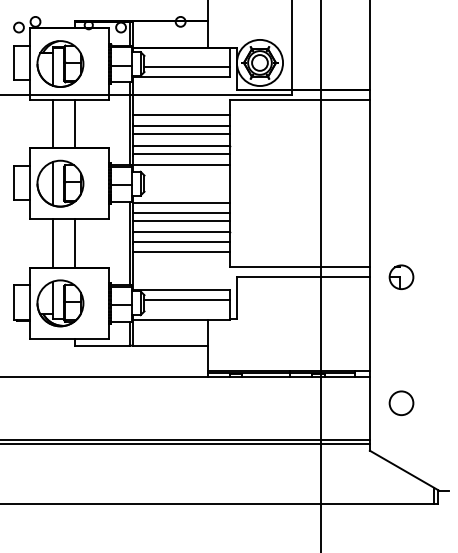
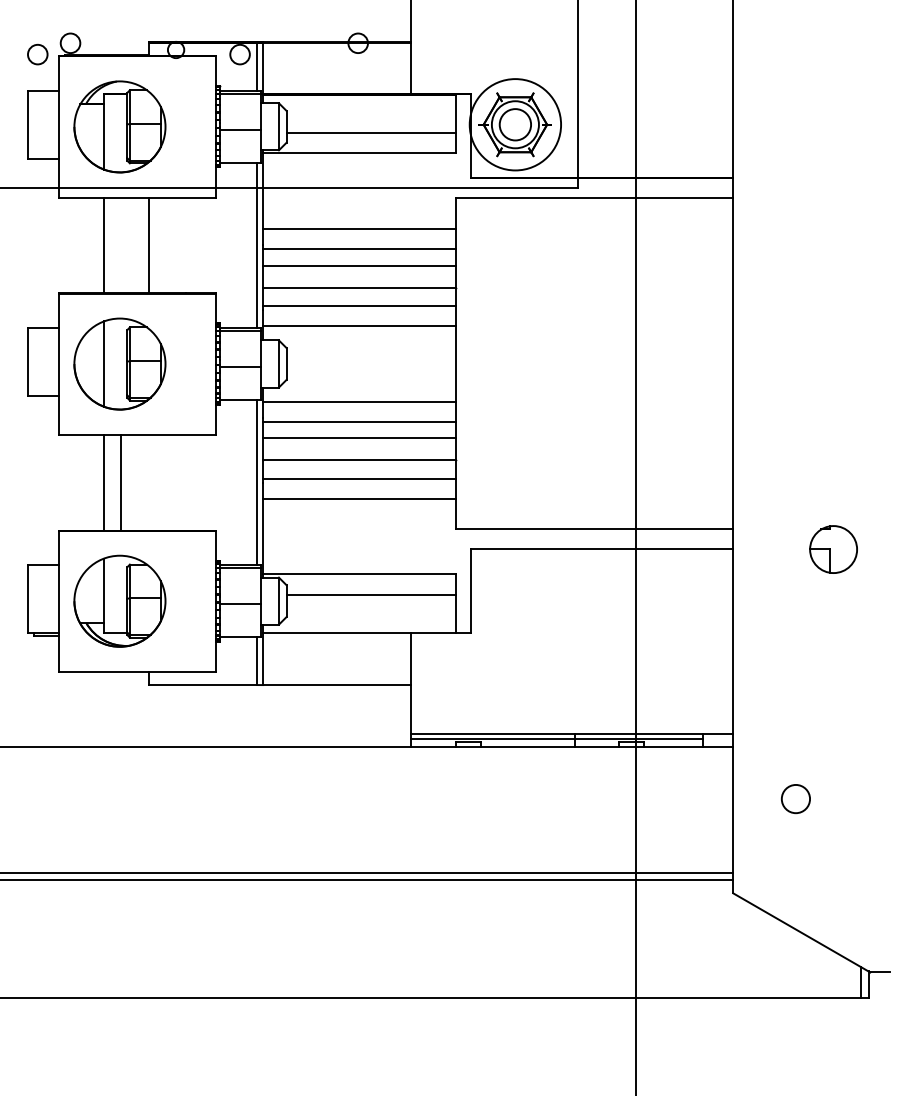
line: (74, 243) -> (120, 482), moved
part: (401, 276) -> (833, 548), moved
circle: (401, 402) -> (795, 797), size x0.6

